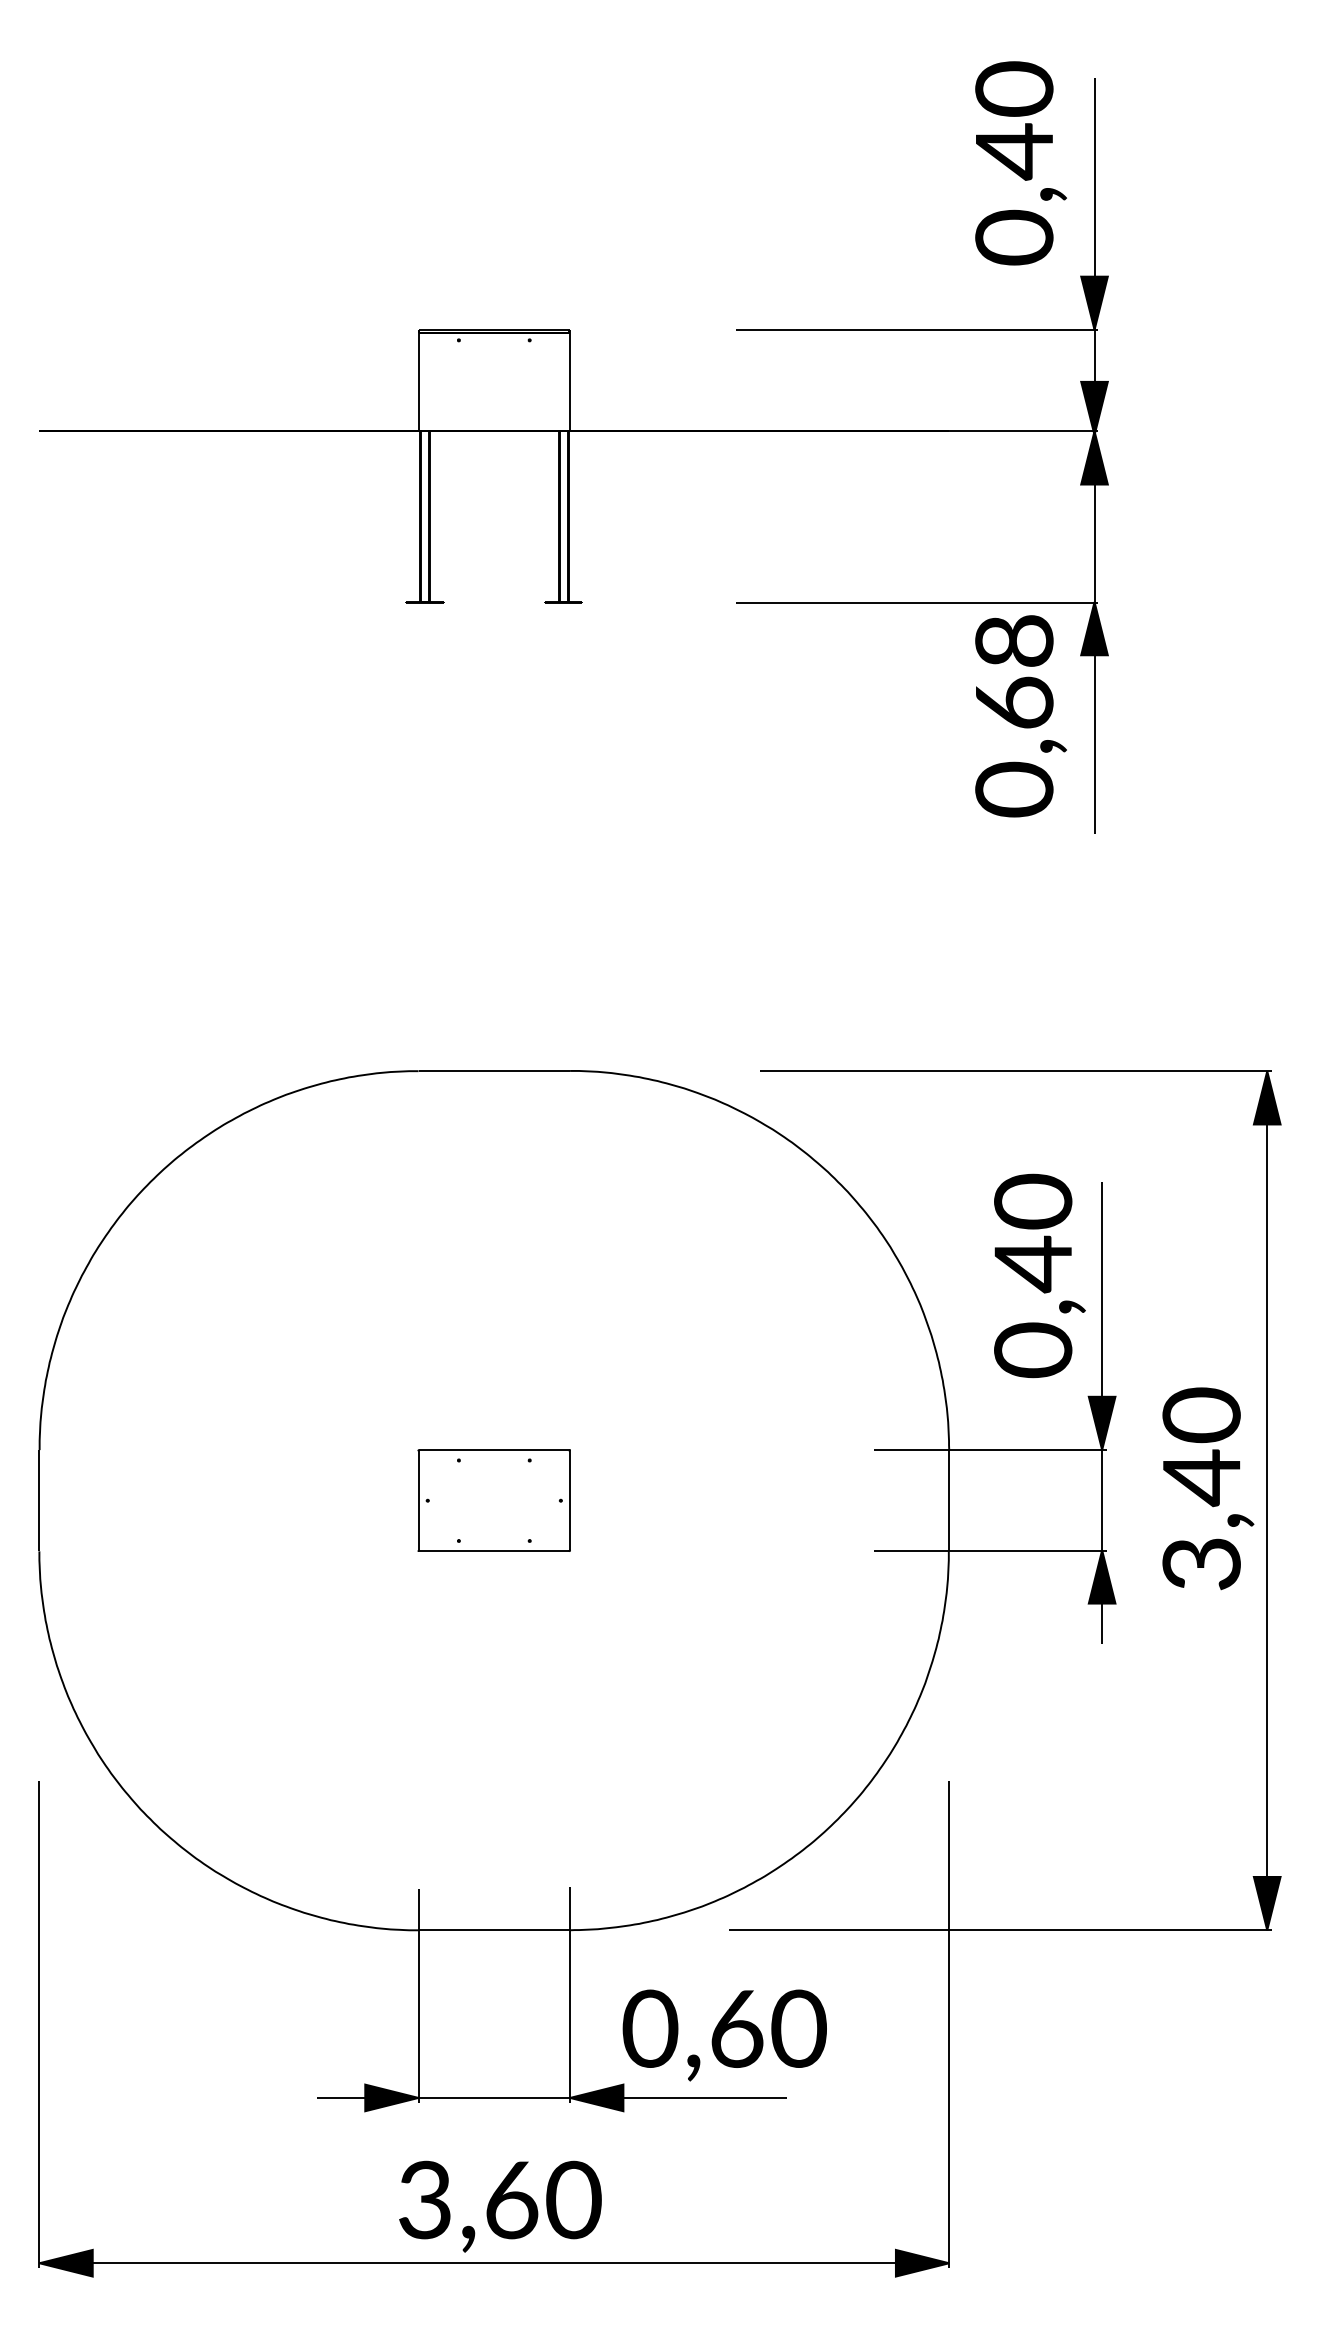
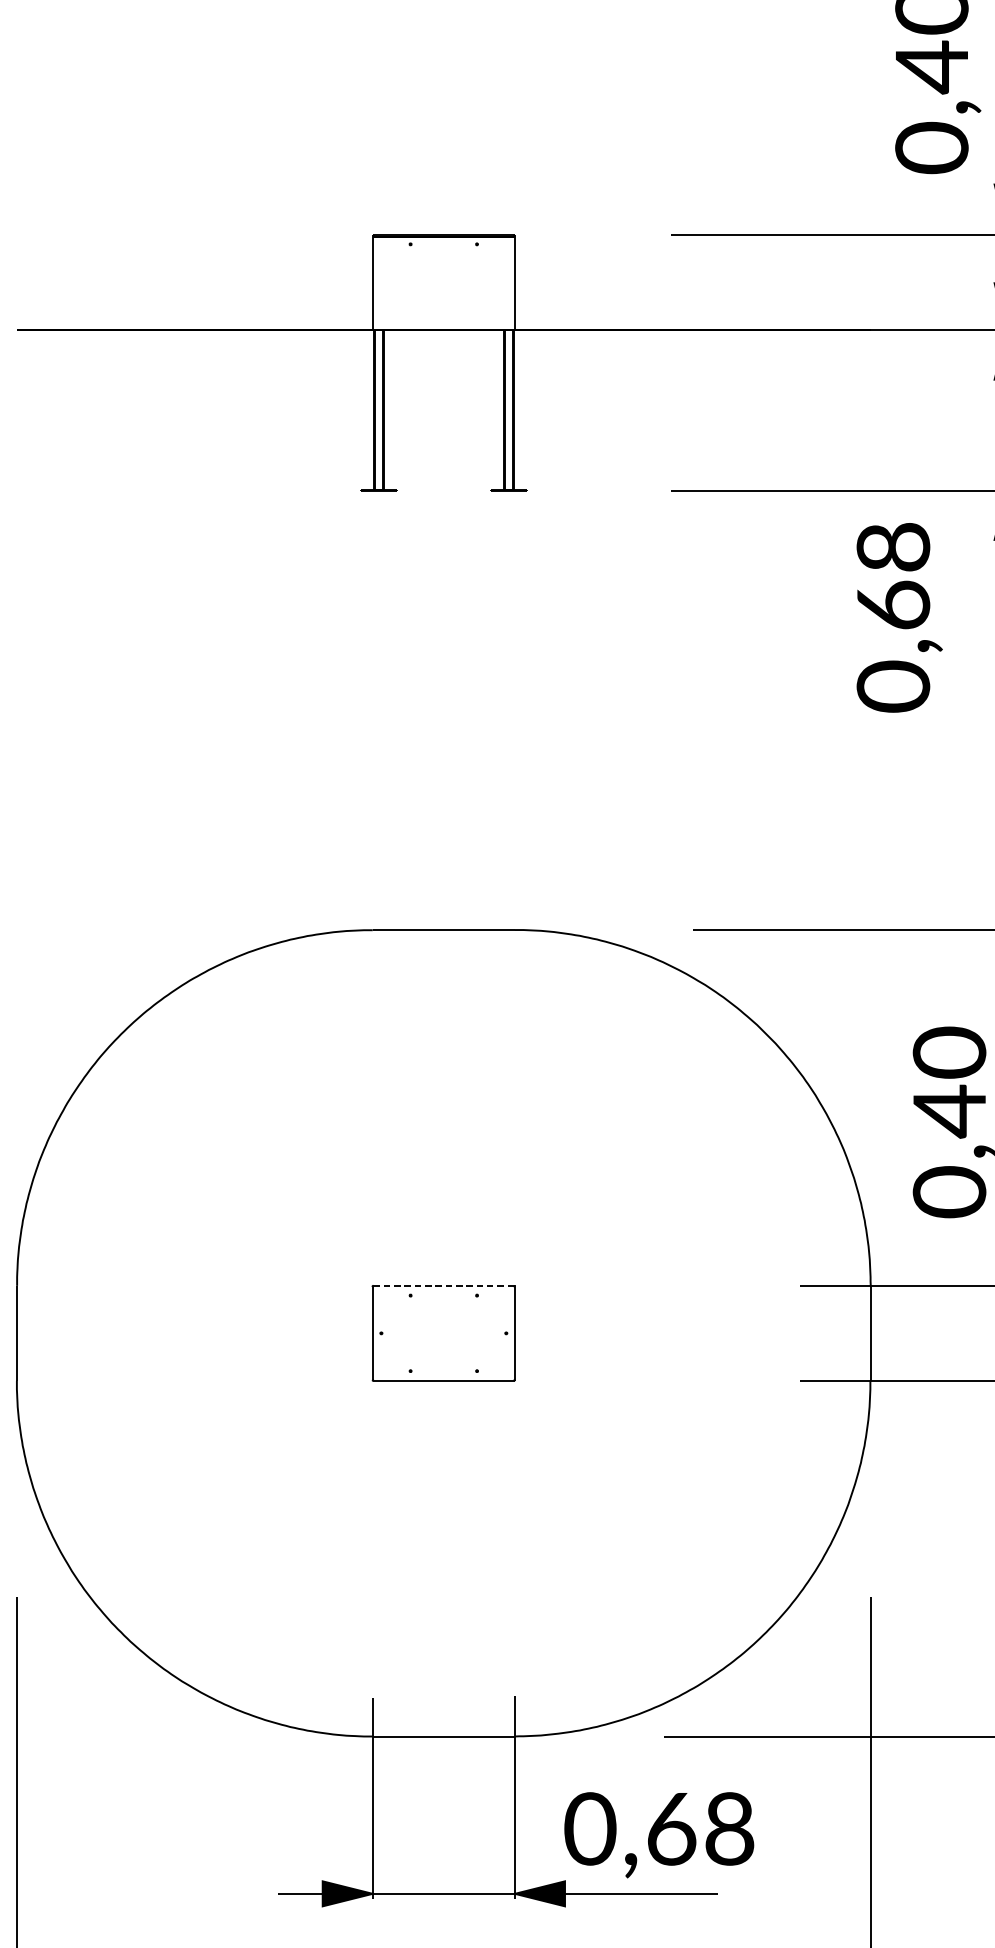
text: (1020, 716) -> (899, 618), moved
line: (494, 1450) -> (444, 1286), solid -> dashed
text: (798, 2028) -> (729, 1828), 0,60 -> 0,68

